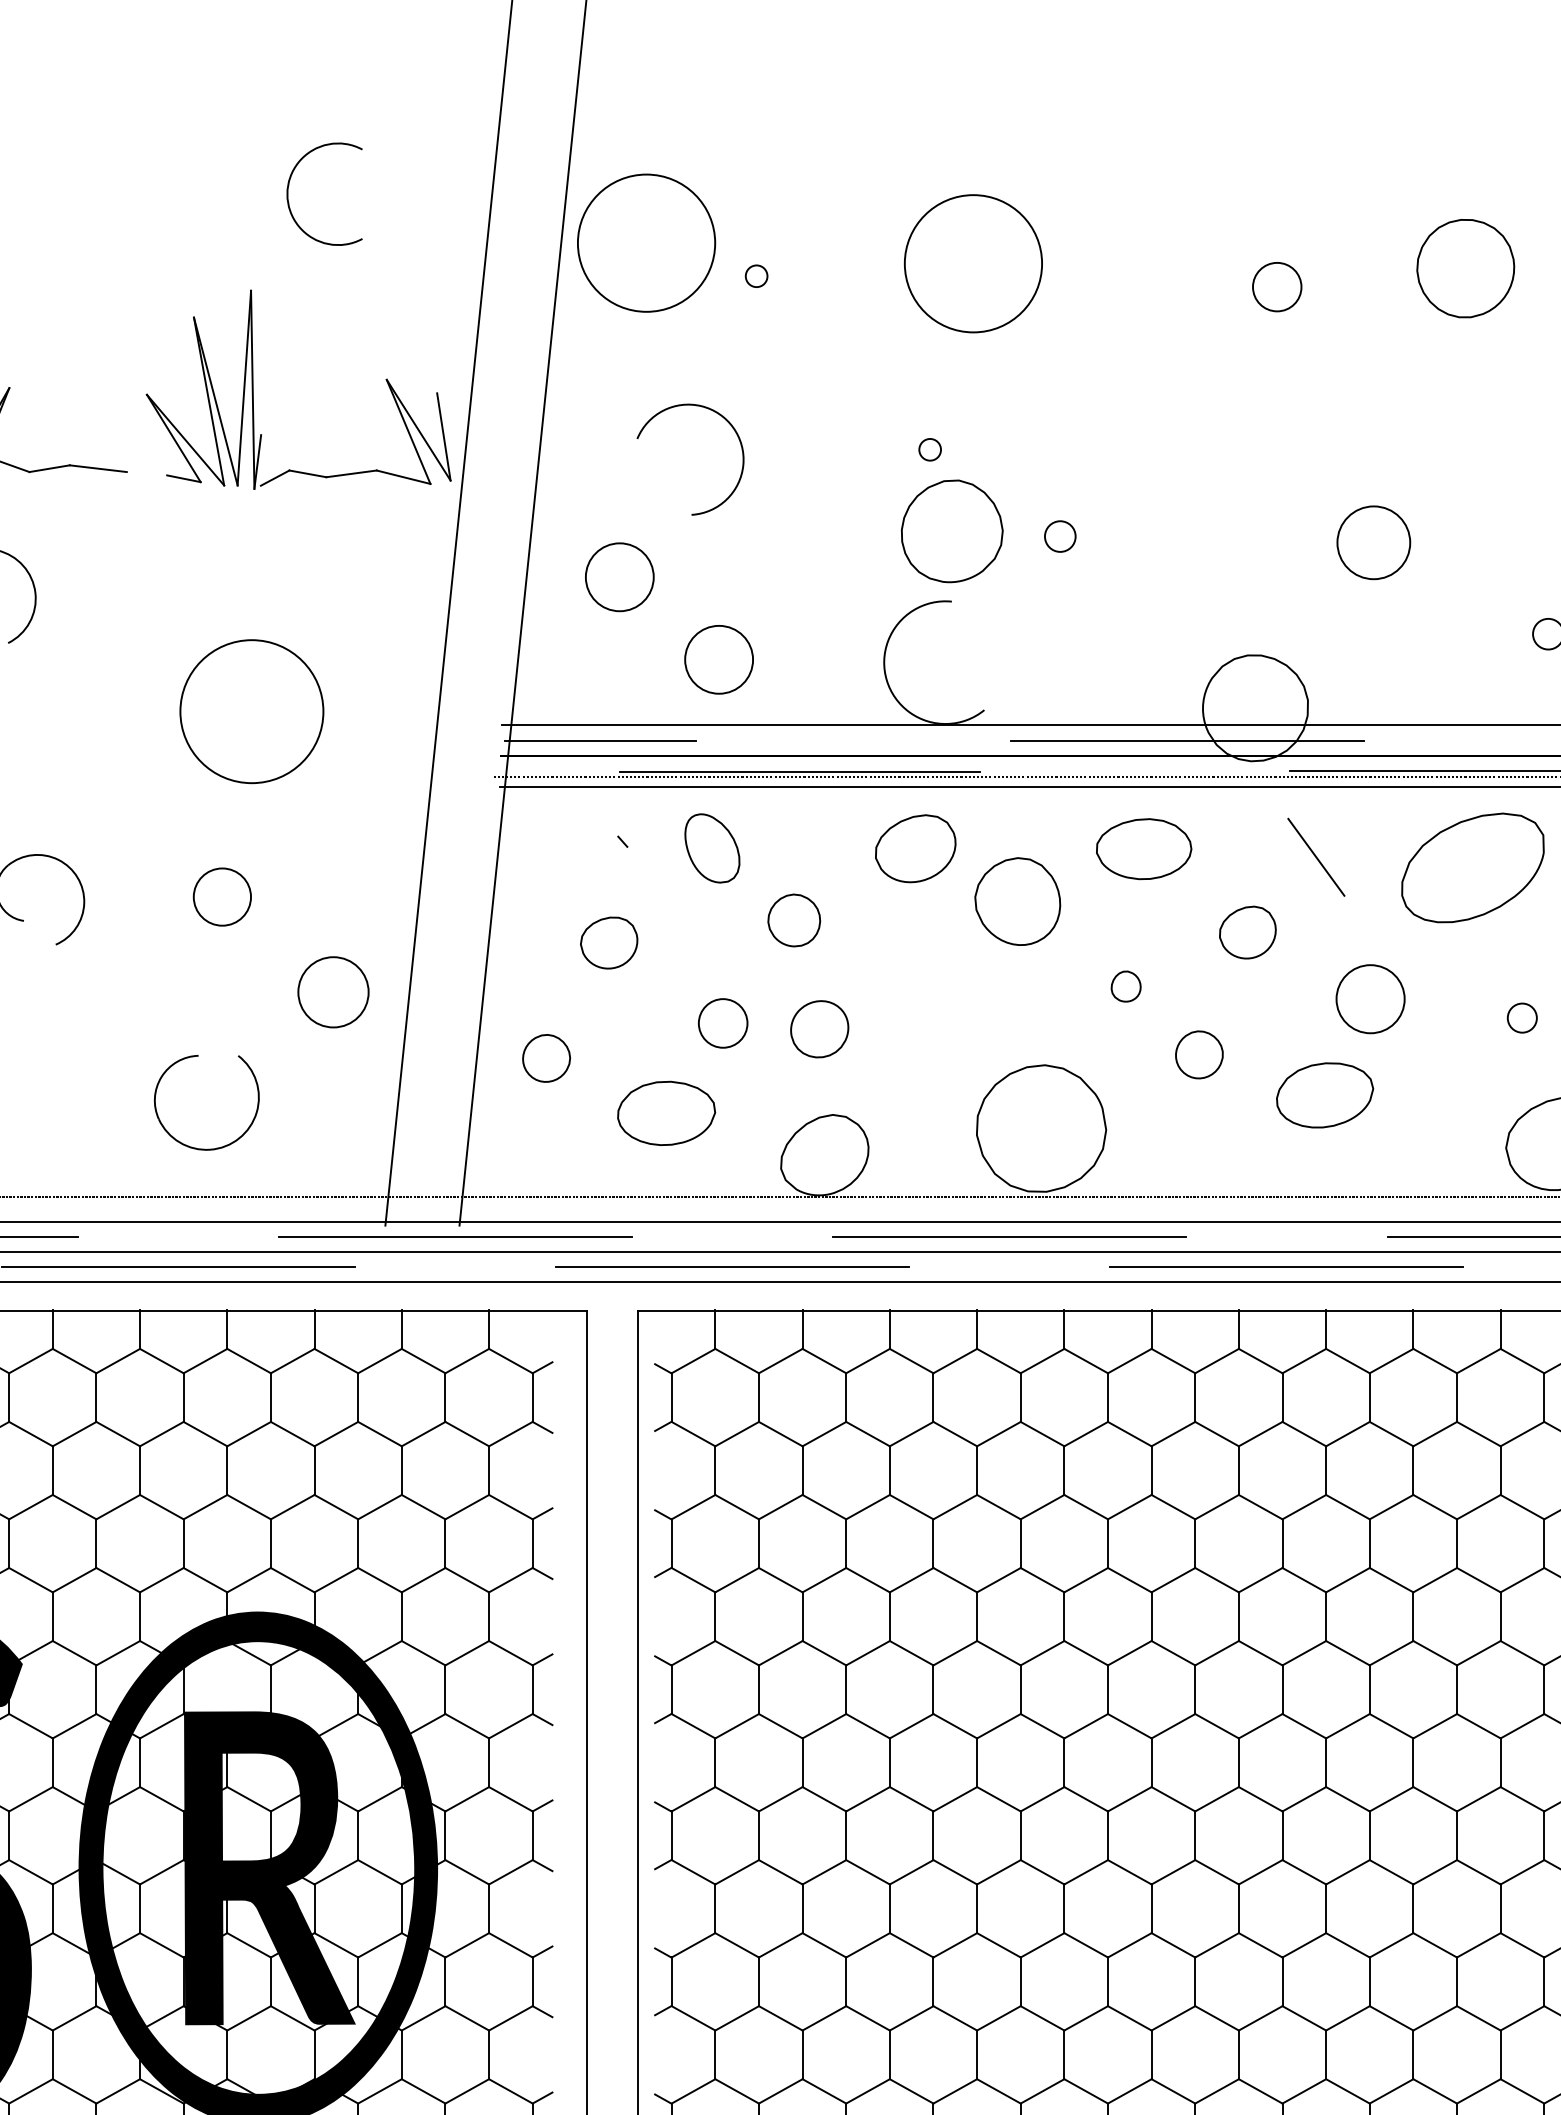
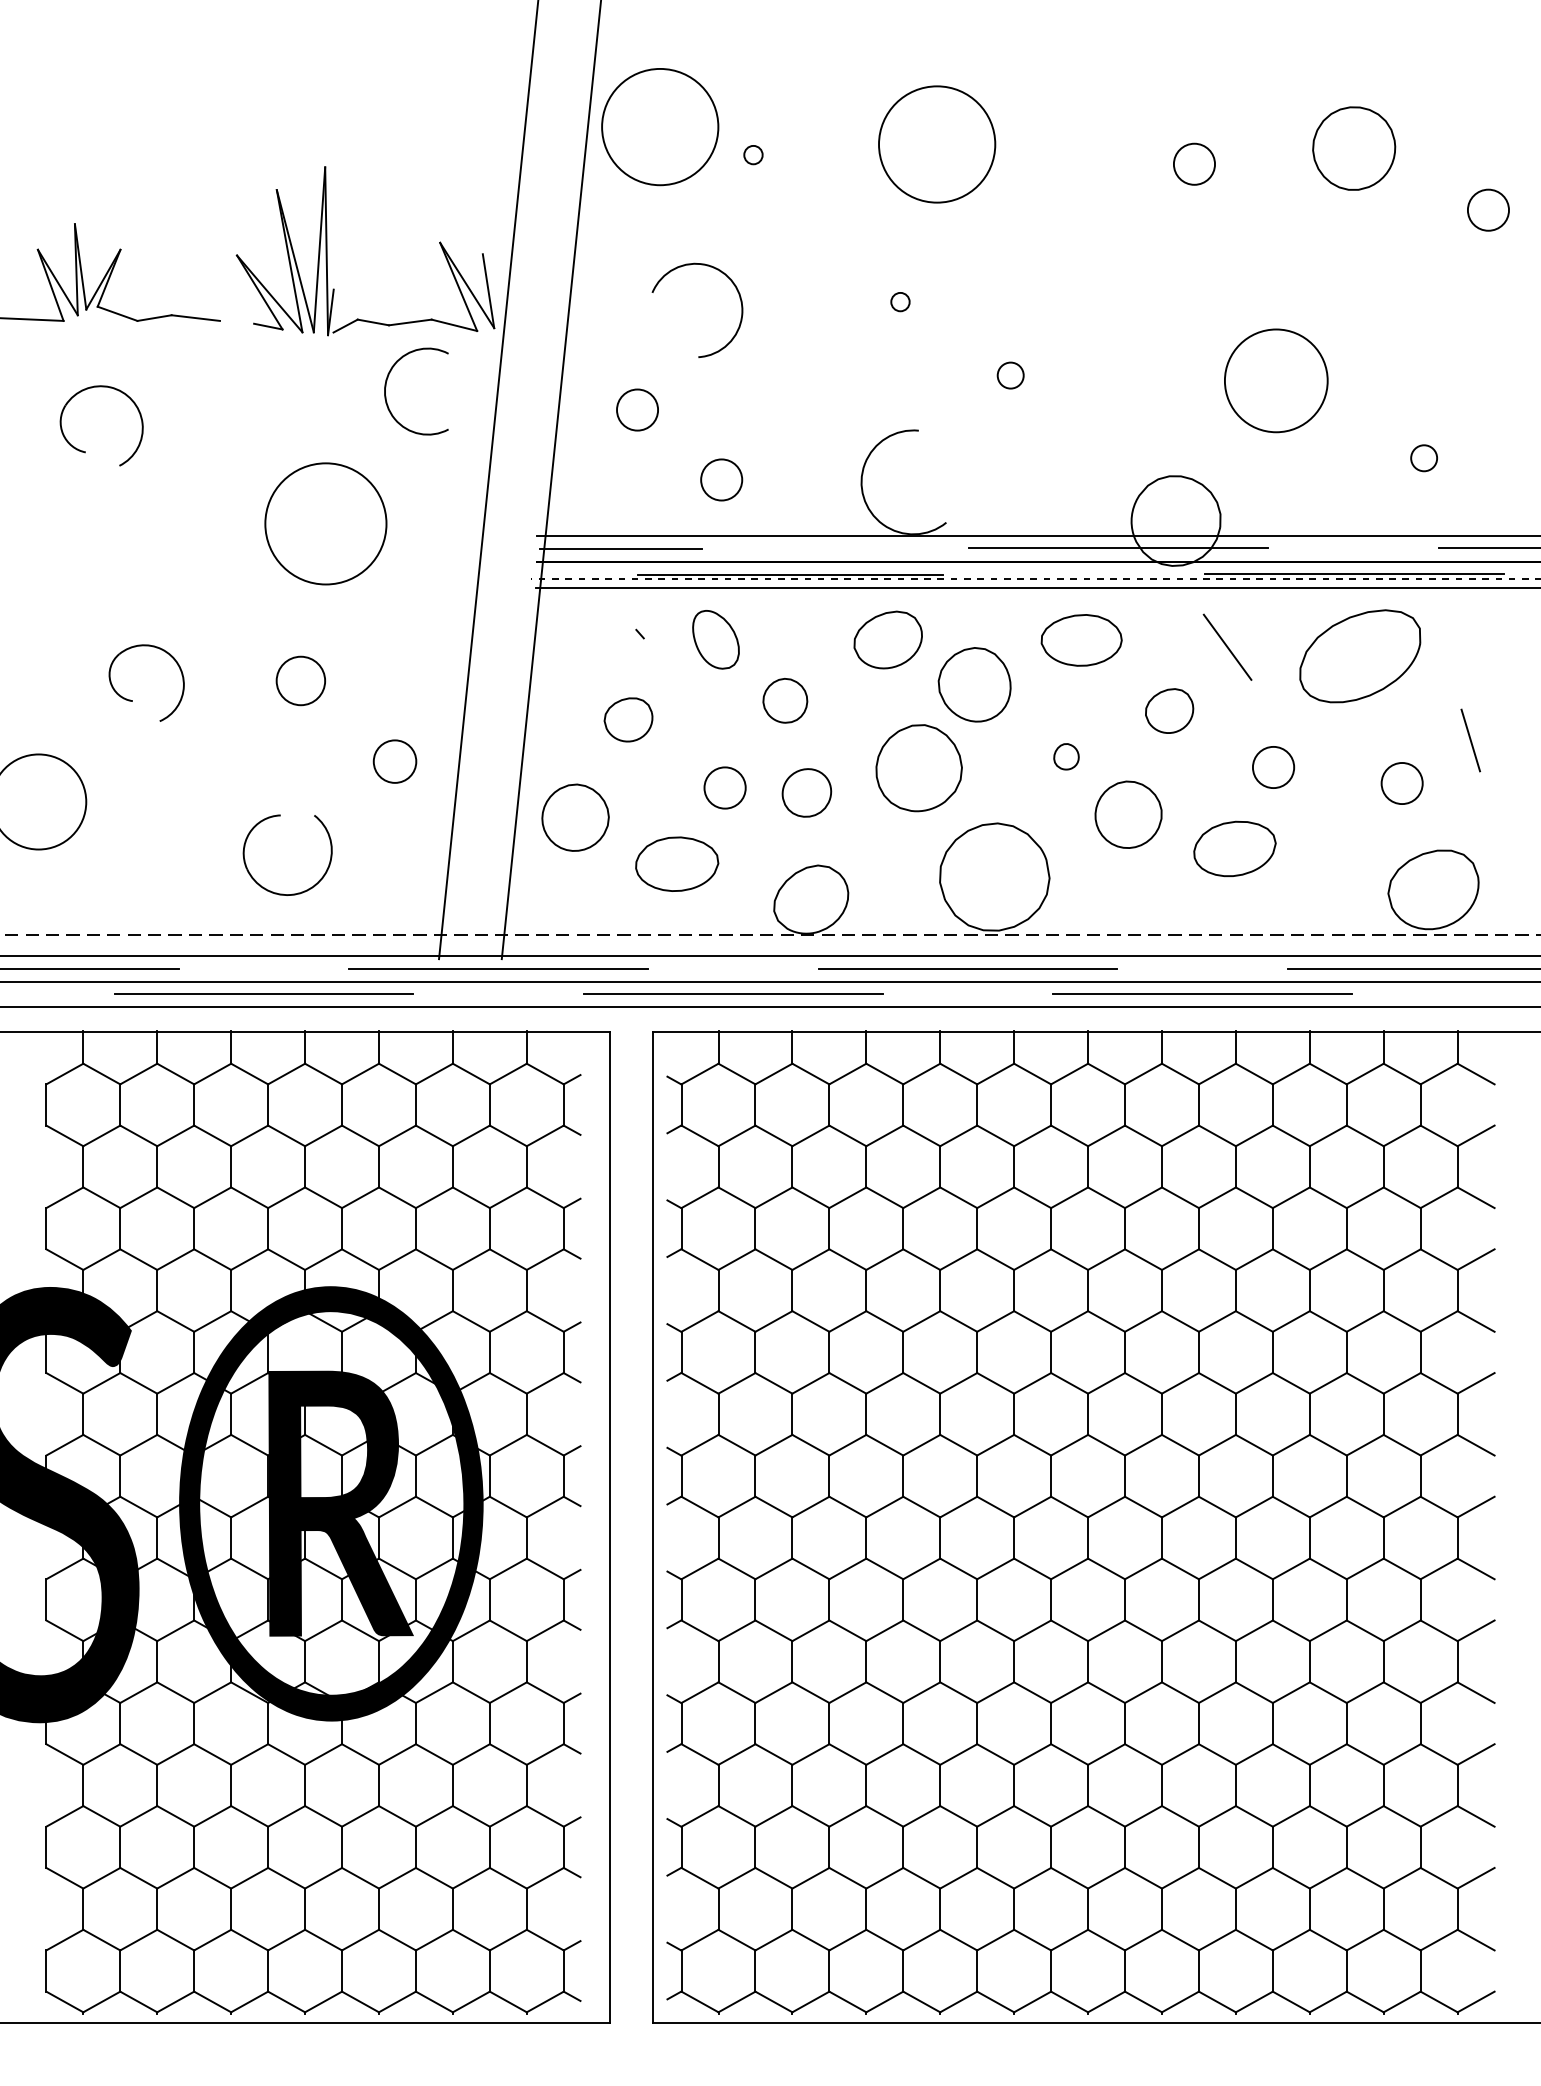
arc: (289, 189) -> (386, 387), moved
part: (951, 531) -> (918, 768), moved
circle: (1372, 542) -> (1275, 380), size x1.67
circle: (619, 576) -> (637, 409), size x0.71
circle: (718, 659) -> (721, 479), size x0.71
circle: (332, 992) -> (394, 761), size x0.71
circle: (1370, 999) -> (1273, 767), size x0.71
circle: (1521, 1018) -> (1401, 783), size x1.67
part: (1199, 1054) -> (1128, 814), size x1.67
part: (546, 1058) -> (575, 817), size x1.67

